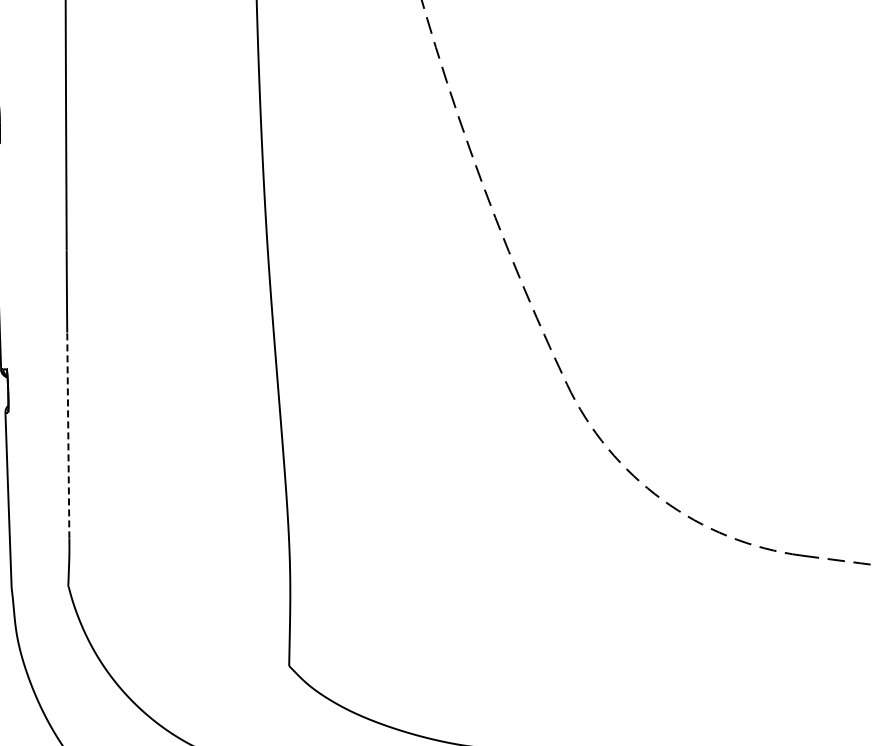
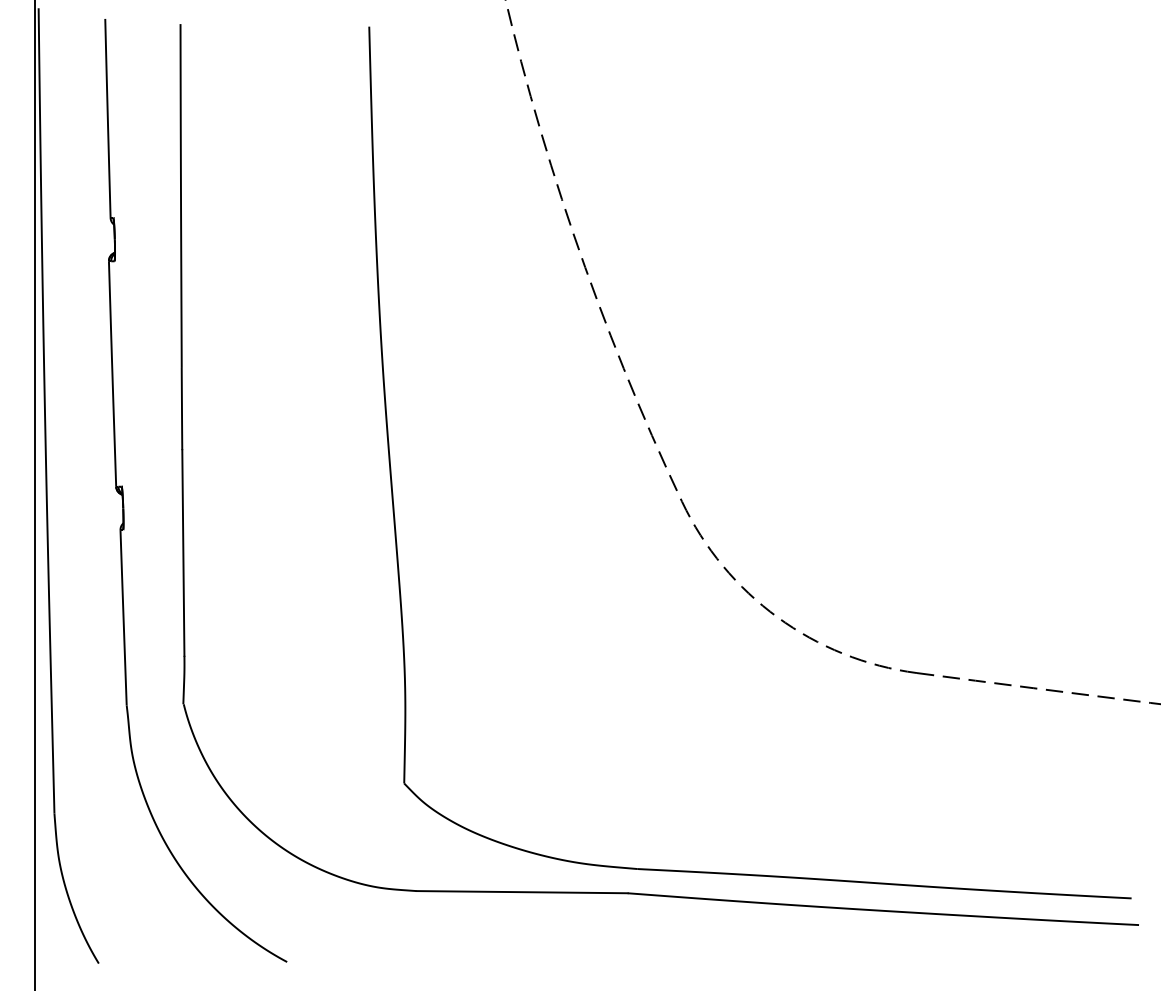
line: (68, 436) -> (183, 553), dashed -> solid

